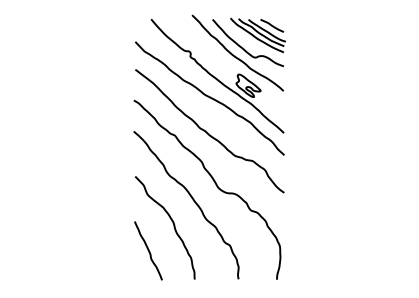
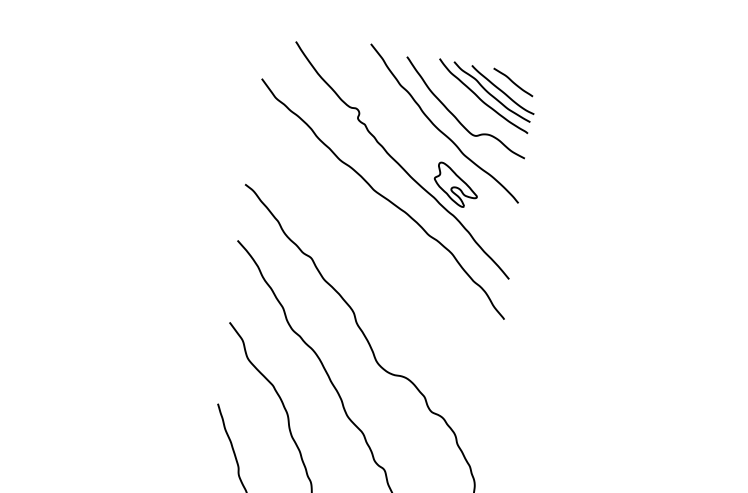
curve: (208, 132) -> (372, 260), removed

